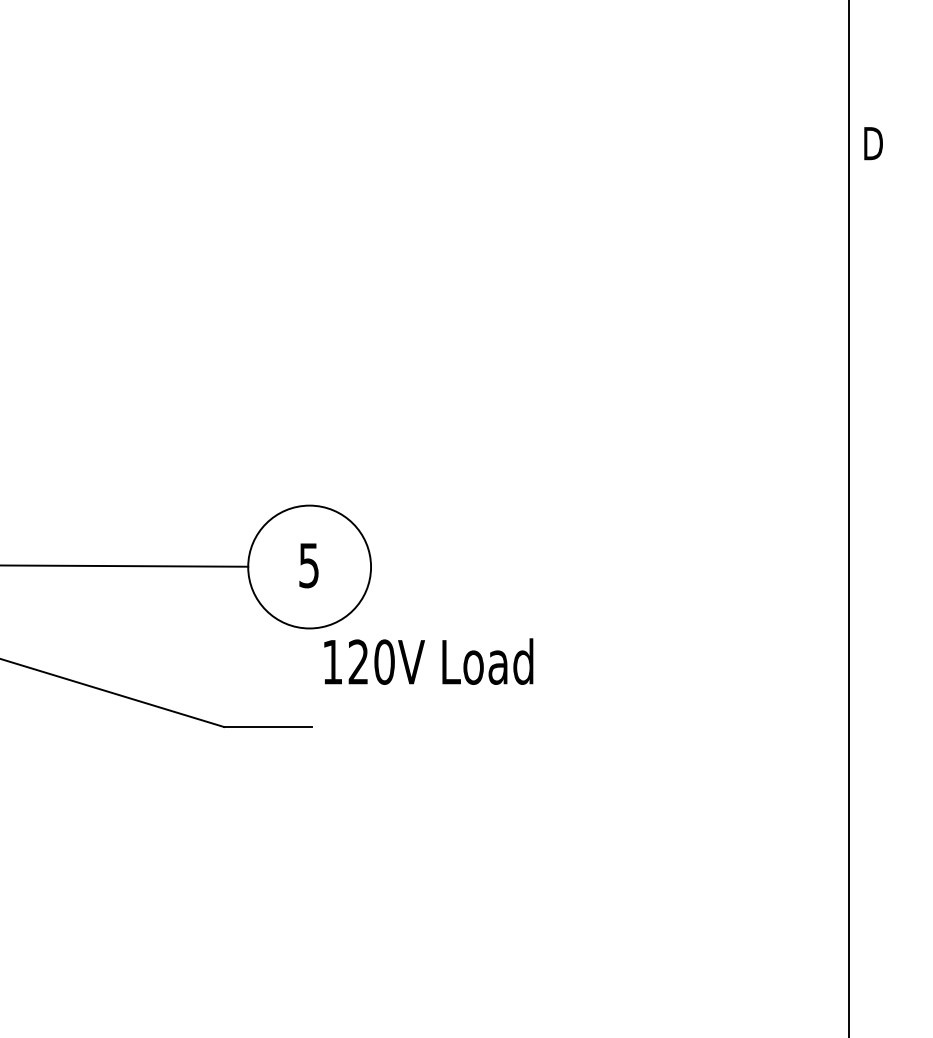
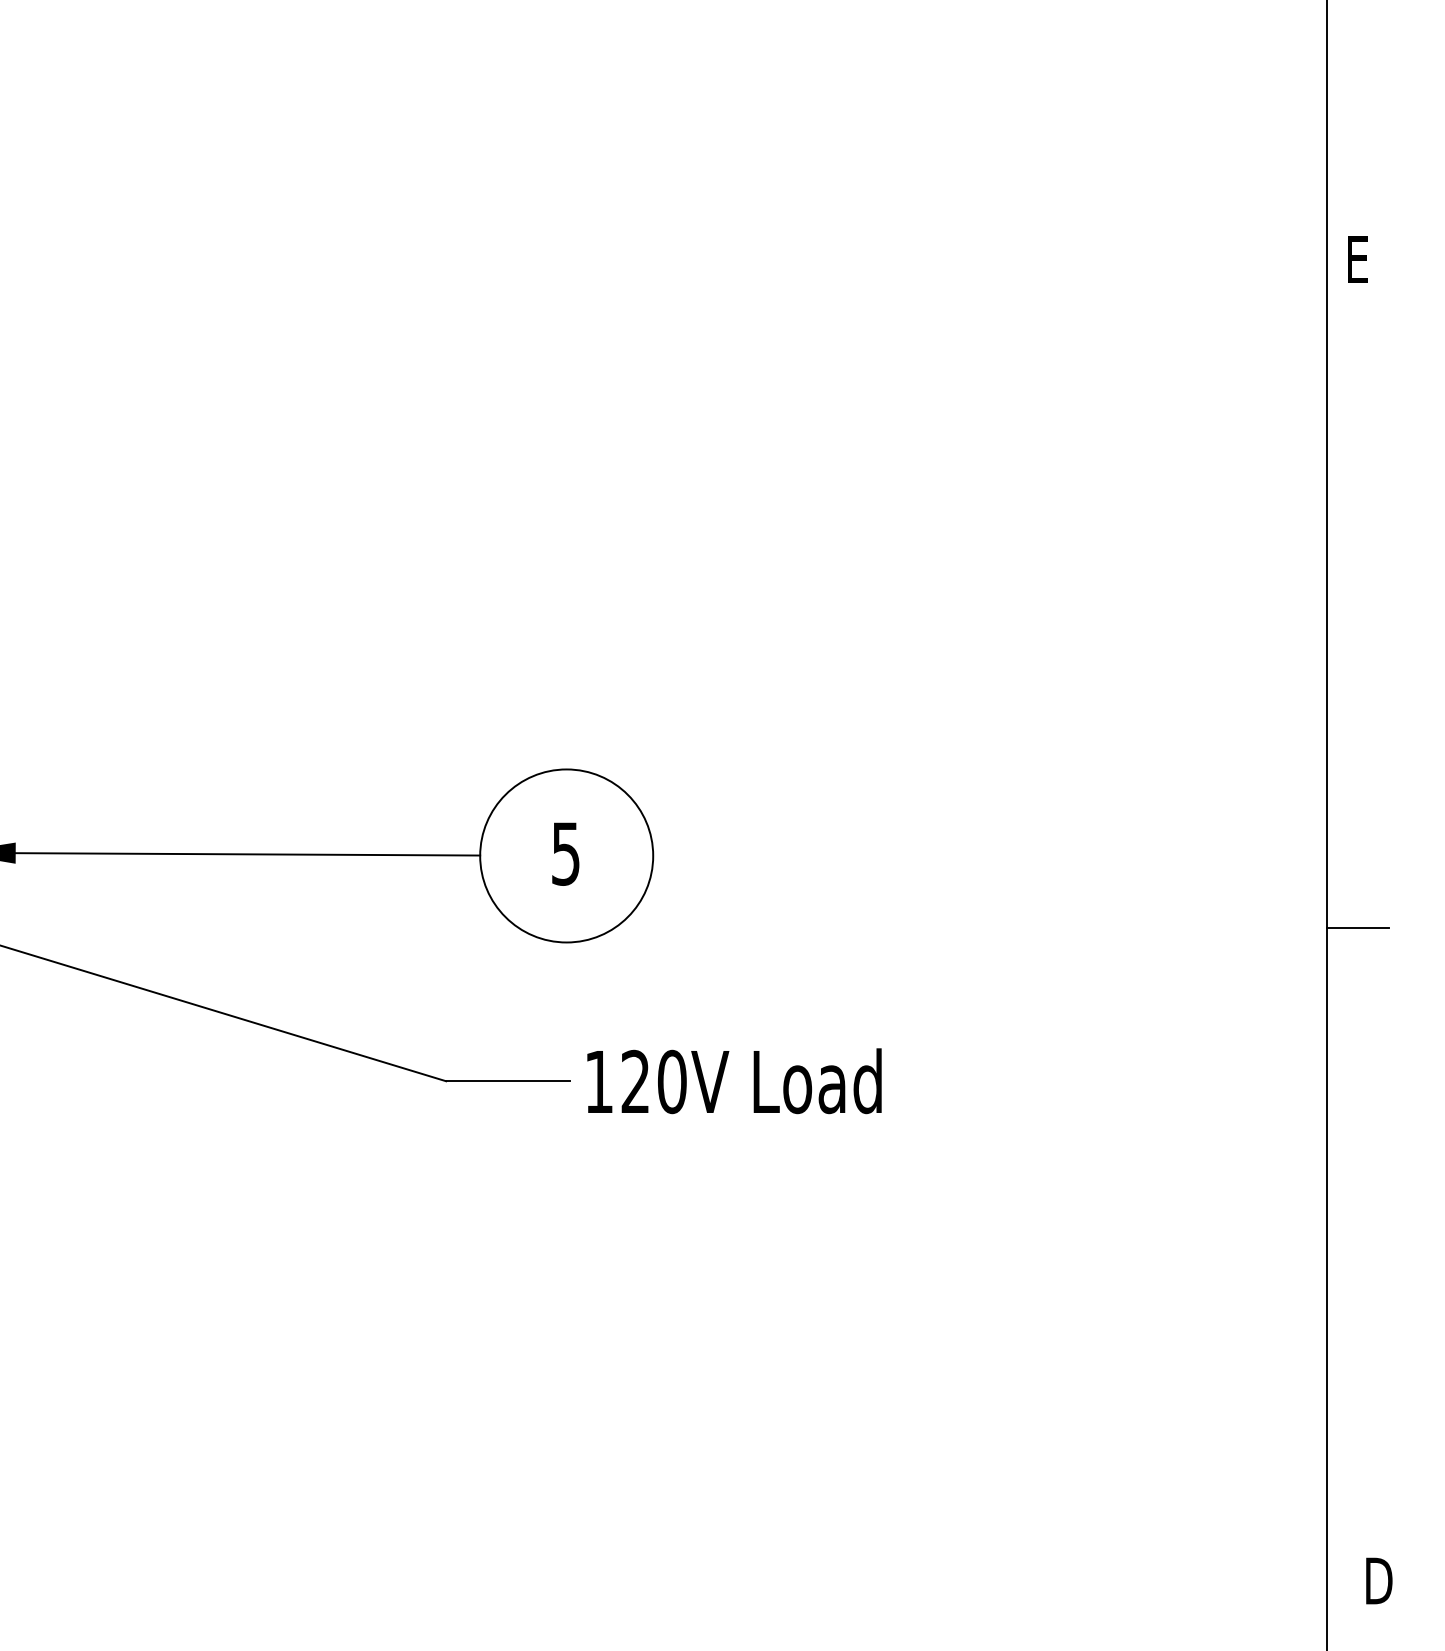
text: (873, 143) -> (1361, 259), D -> E
line: (871, 618) -> (1357, 928), added
text: (428, 661) -> (734, 1081), moved

